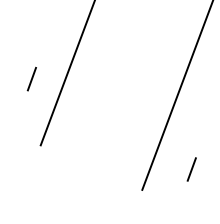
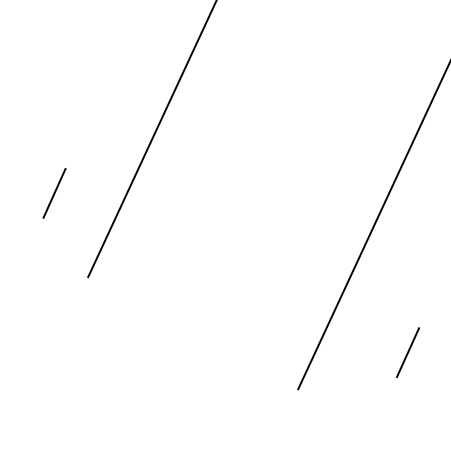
line: (31, 78) -> (53, 191), moved

